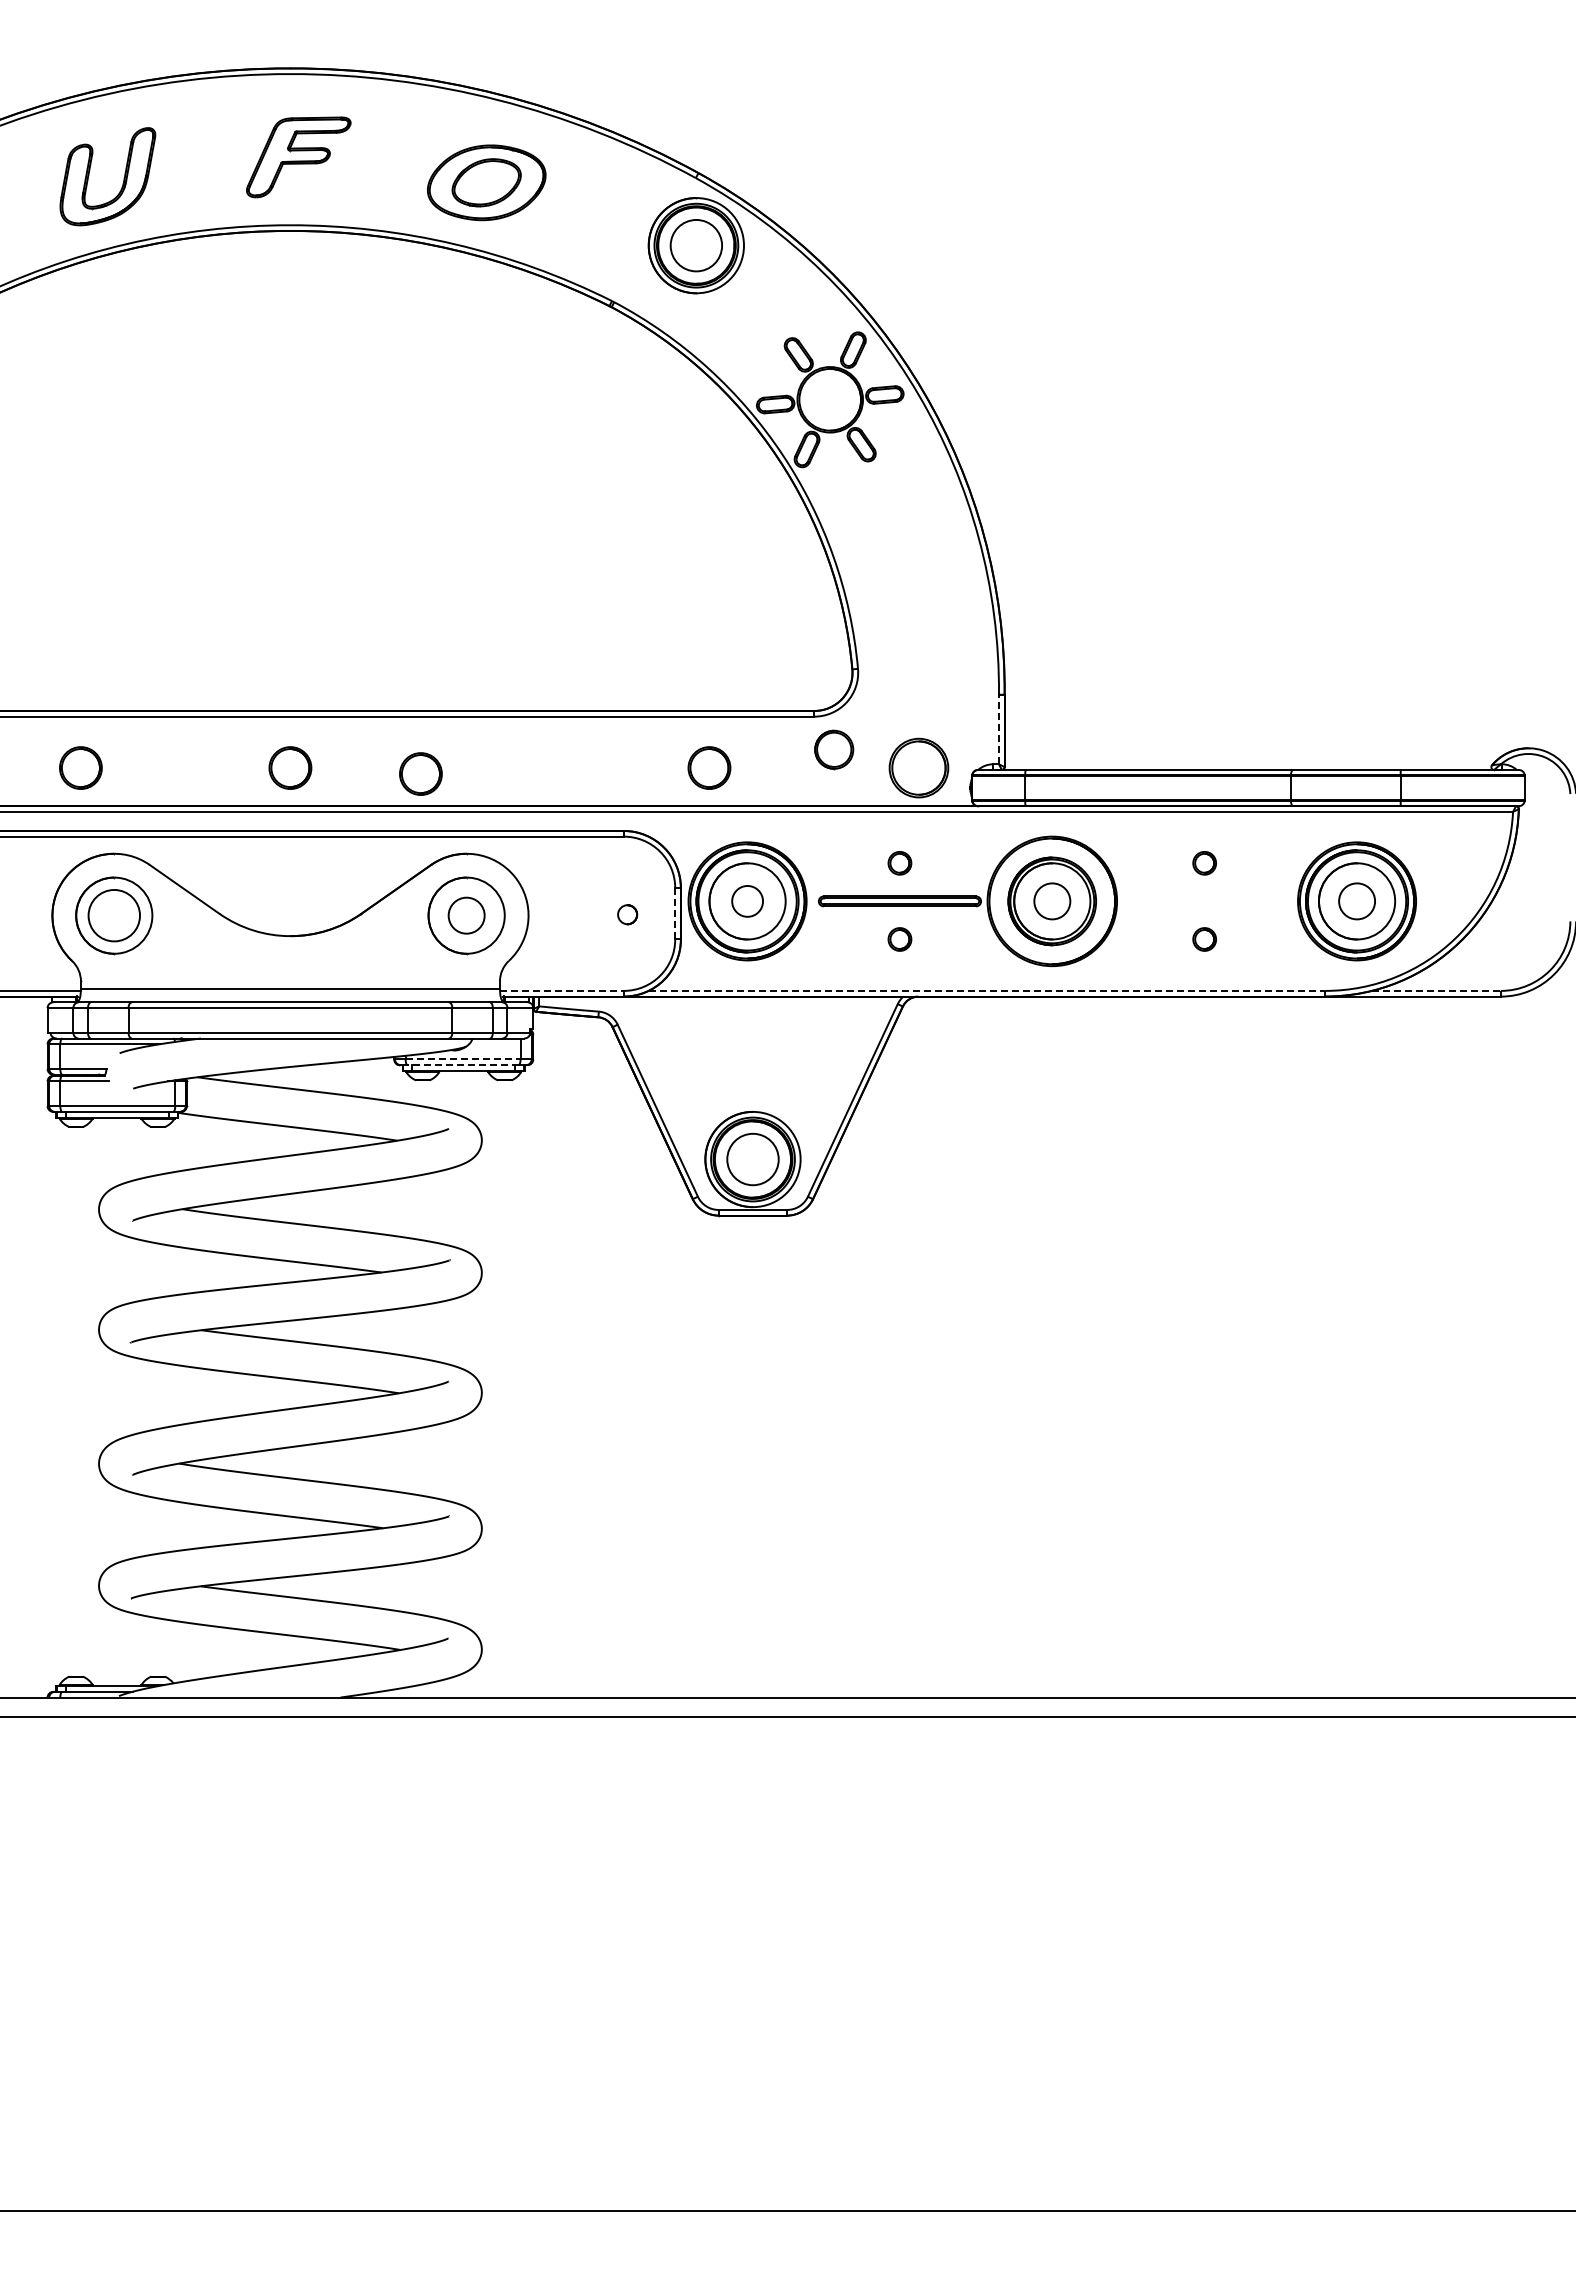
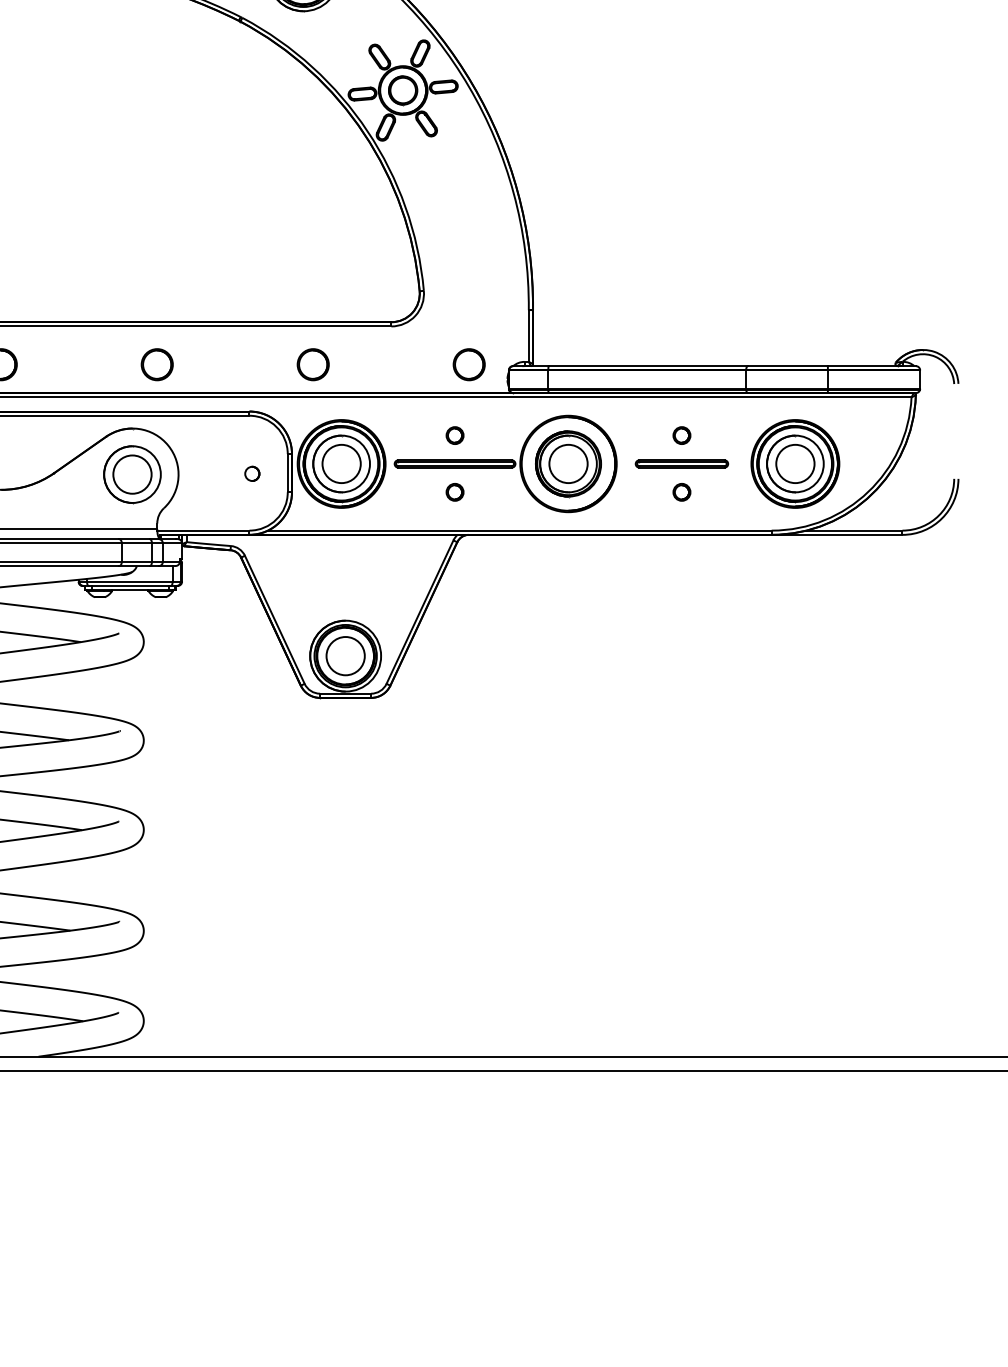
line: (998, 729) -> (528, 336), dashed -> solid
part: (834, 749) -> (403, 90), moved
part: (918, 767) -> (468, 364), size x0.71
part: (420, 773) -> (156, 364), moved
circle: (747, 901) -> (341, 464), size x1.67
circle: (1052, 901) -> (568, 464), size x1.43
part: (1204, 901) -> (681, 464), added
circle: (1356, 901) -> (794, 464), size x1.43
line: (675, 913) -> (287, 472), dashed -> solid
circle: (466, 915) -> (132, 474), size x1.43
line: (561, 990) -> (203, 530), dashed -> solid
line: (987, 990) -> (520, 530), dashed -> solid
line: (1436, 990) -> (854, 530), dashed -> solid
line: (463, 1059) -> (130, 581), dashed -> solid
line: (463, 1065) -> (130, 586), dashed -> solid

